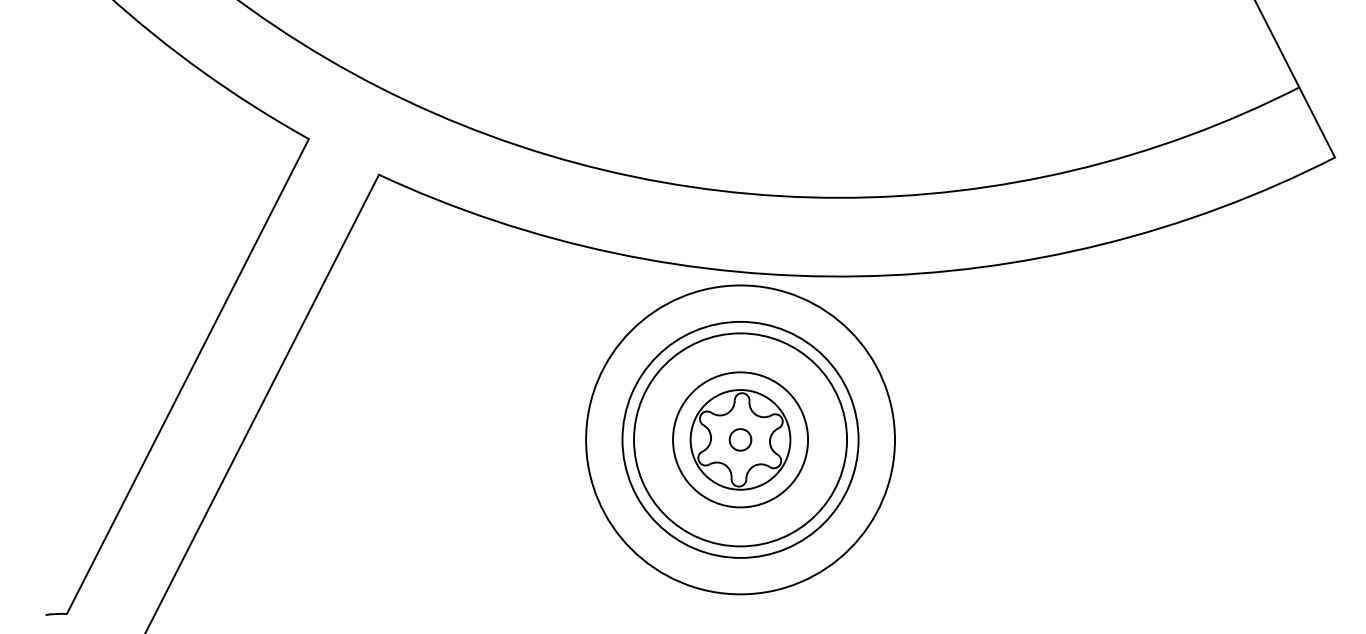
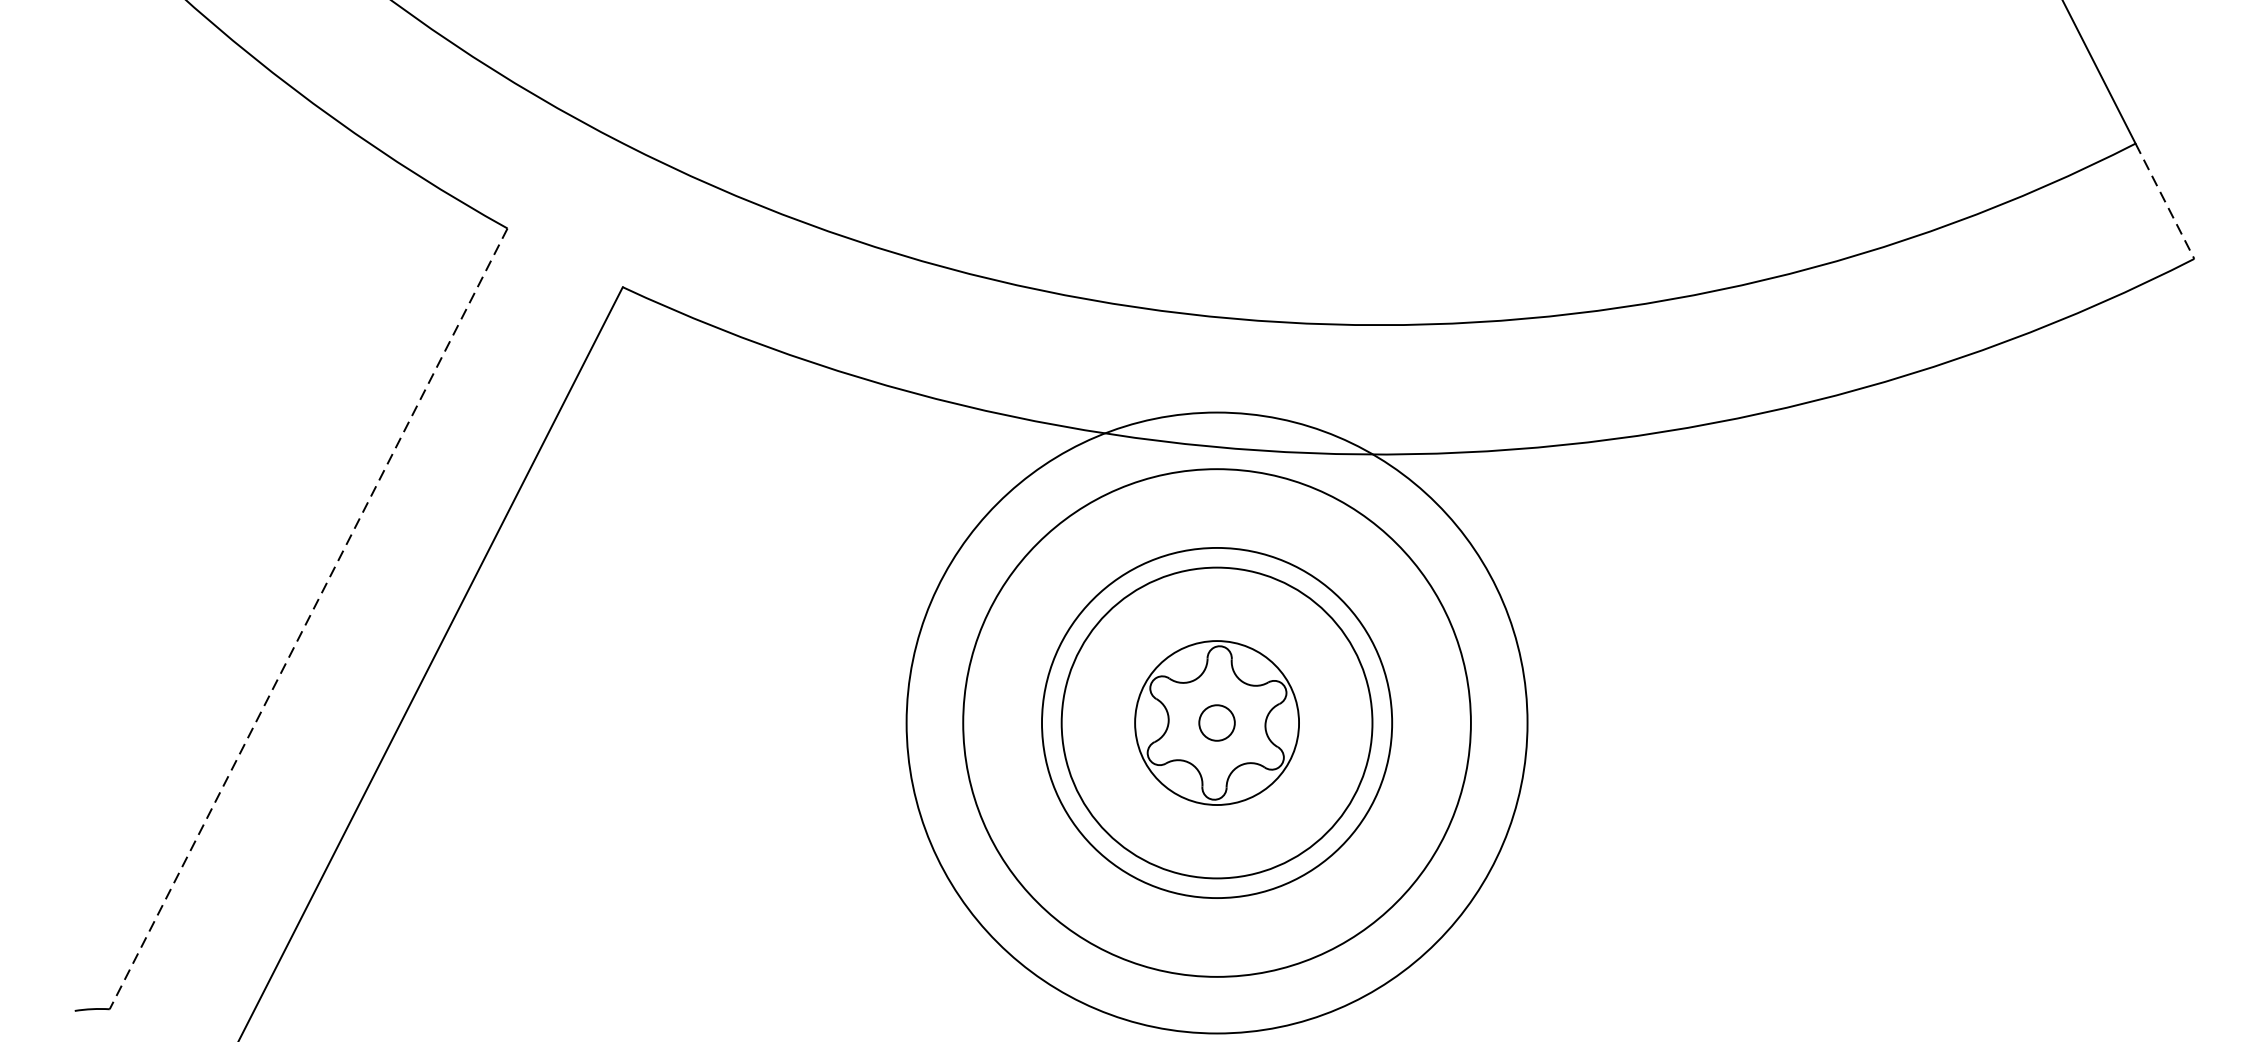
line: (1317, 122) -> (2165, 201), solid -> dashed
line: (187, 376) -> (307, 618), solid -> dashed
circle: (740, 439) -> (1217, 722), size x1.4
circle: (740, 439) -> (1217, 722), size x1.6

